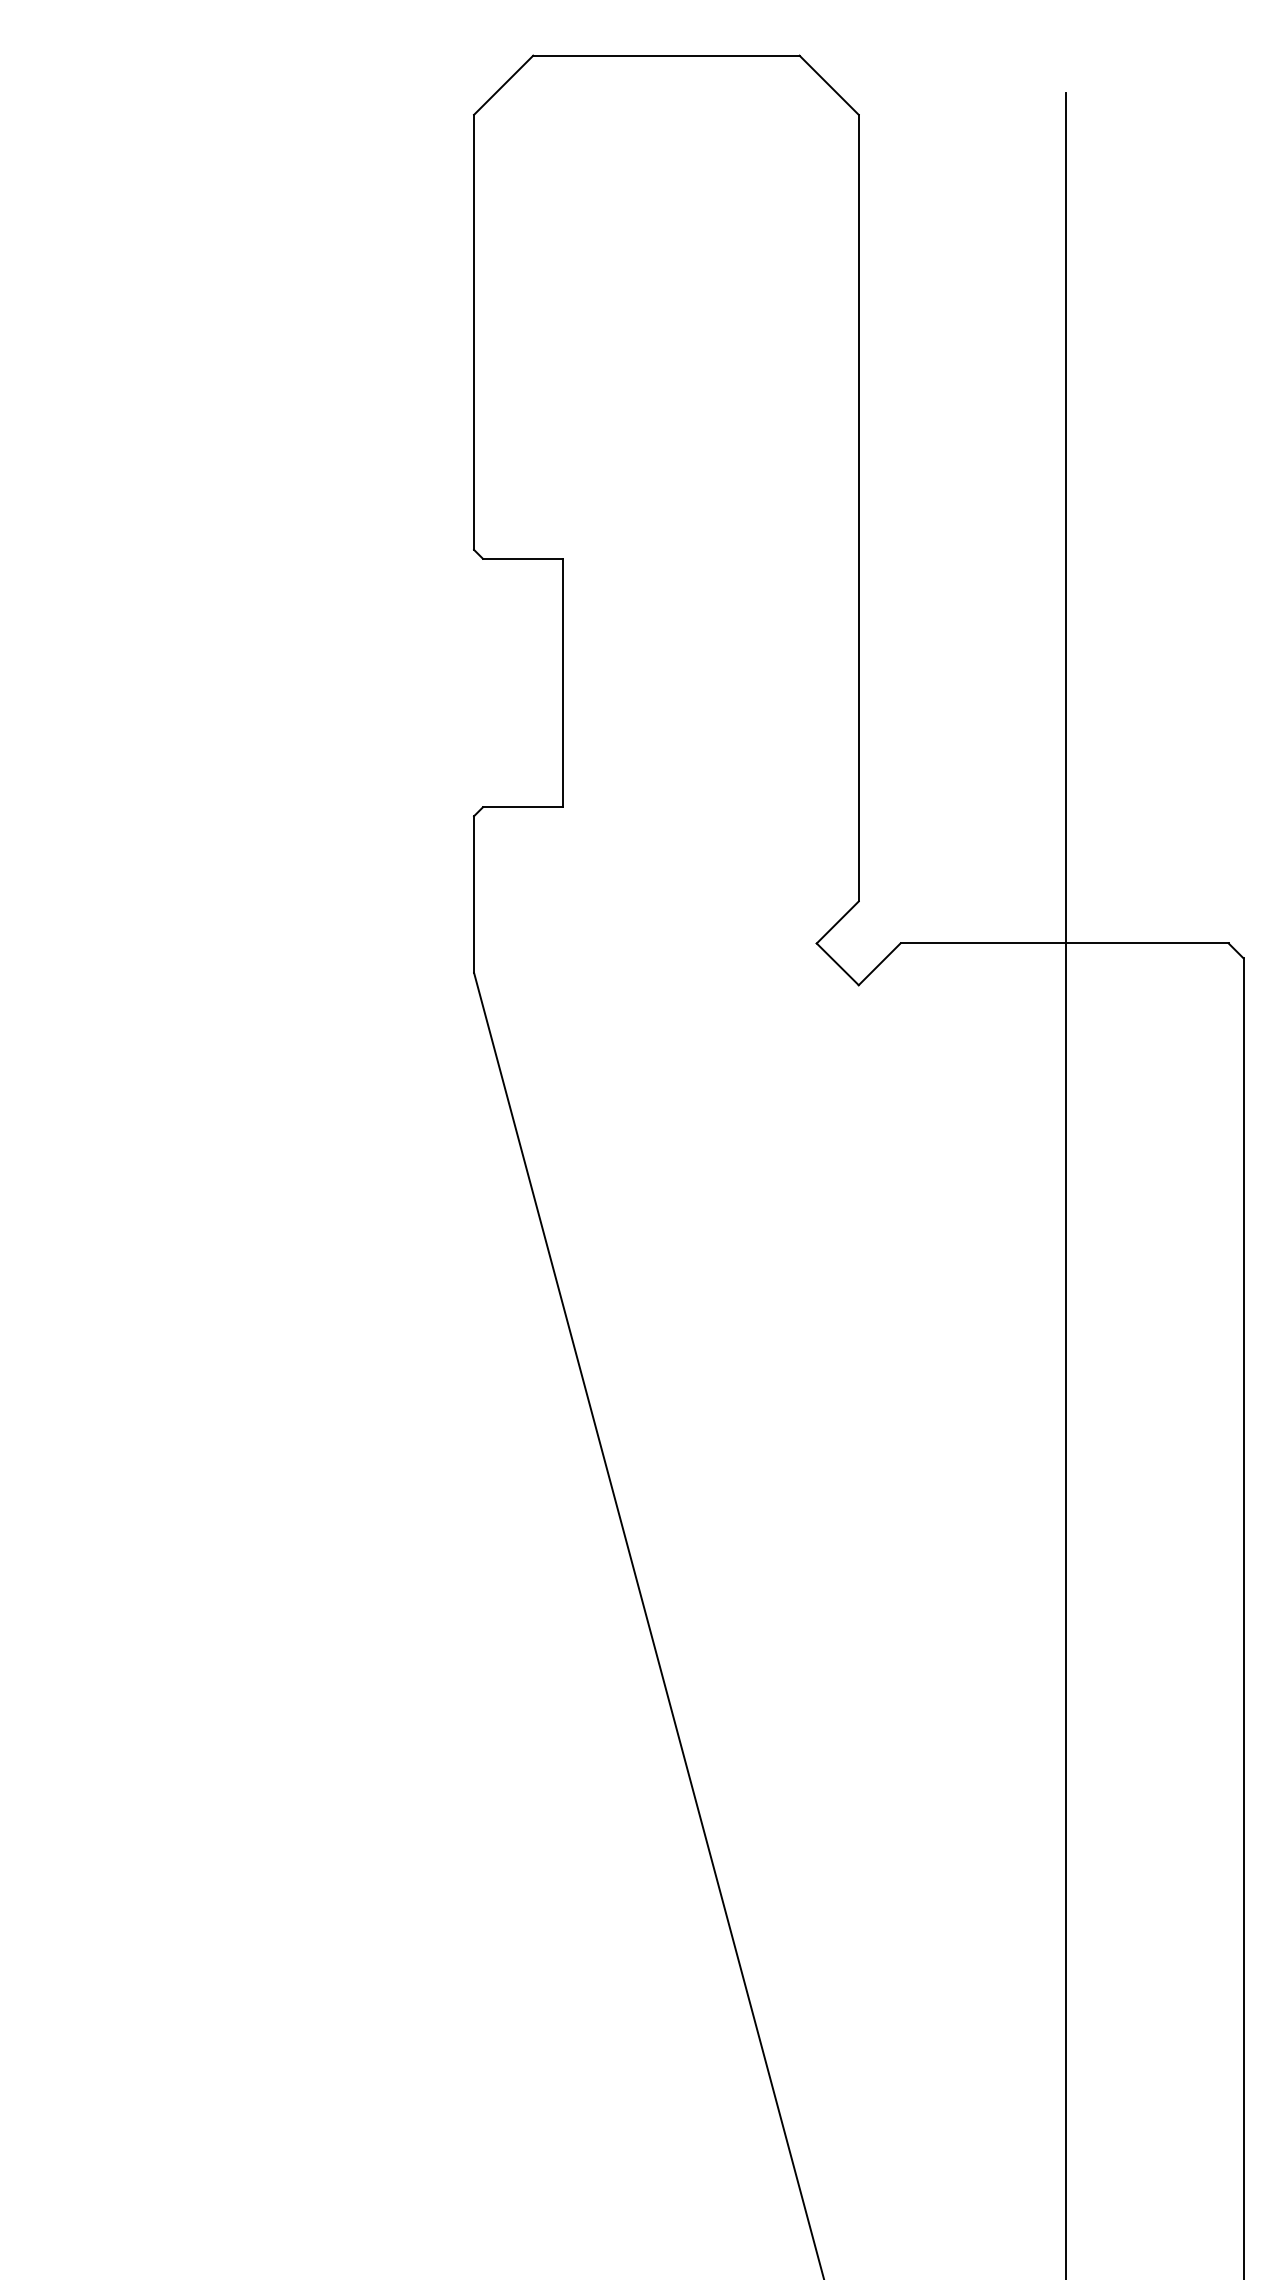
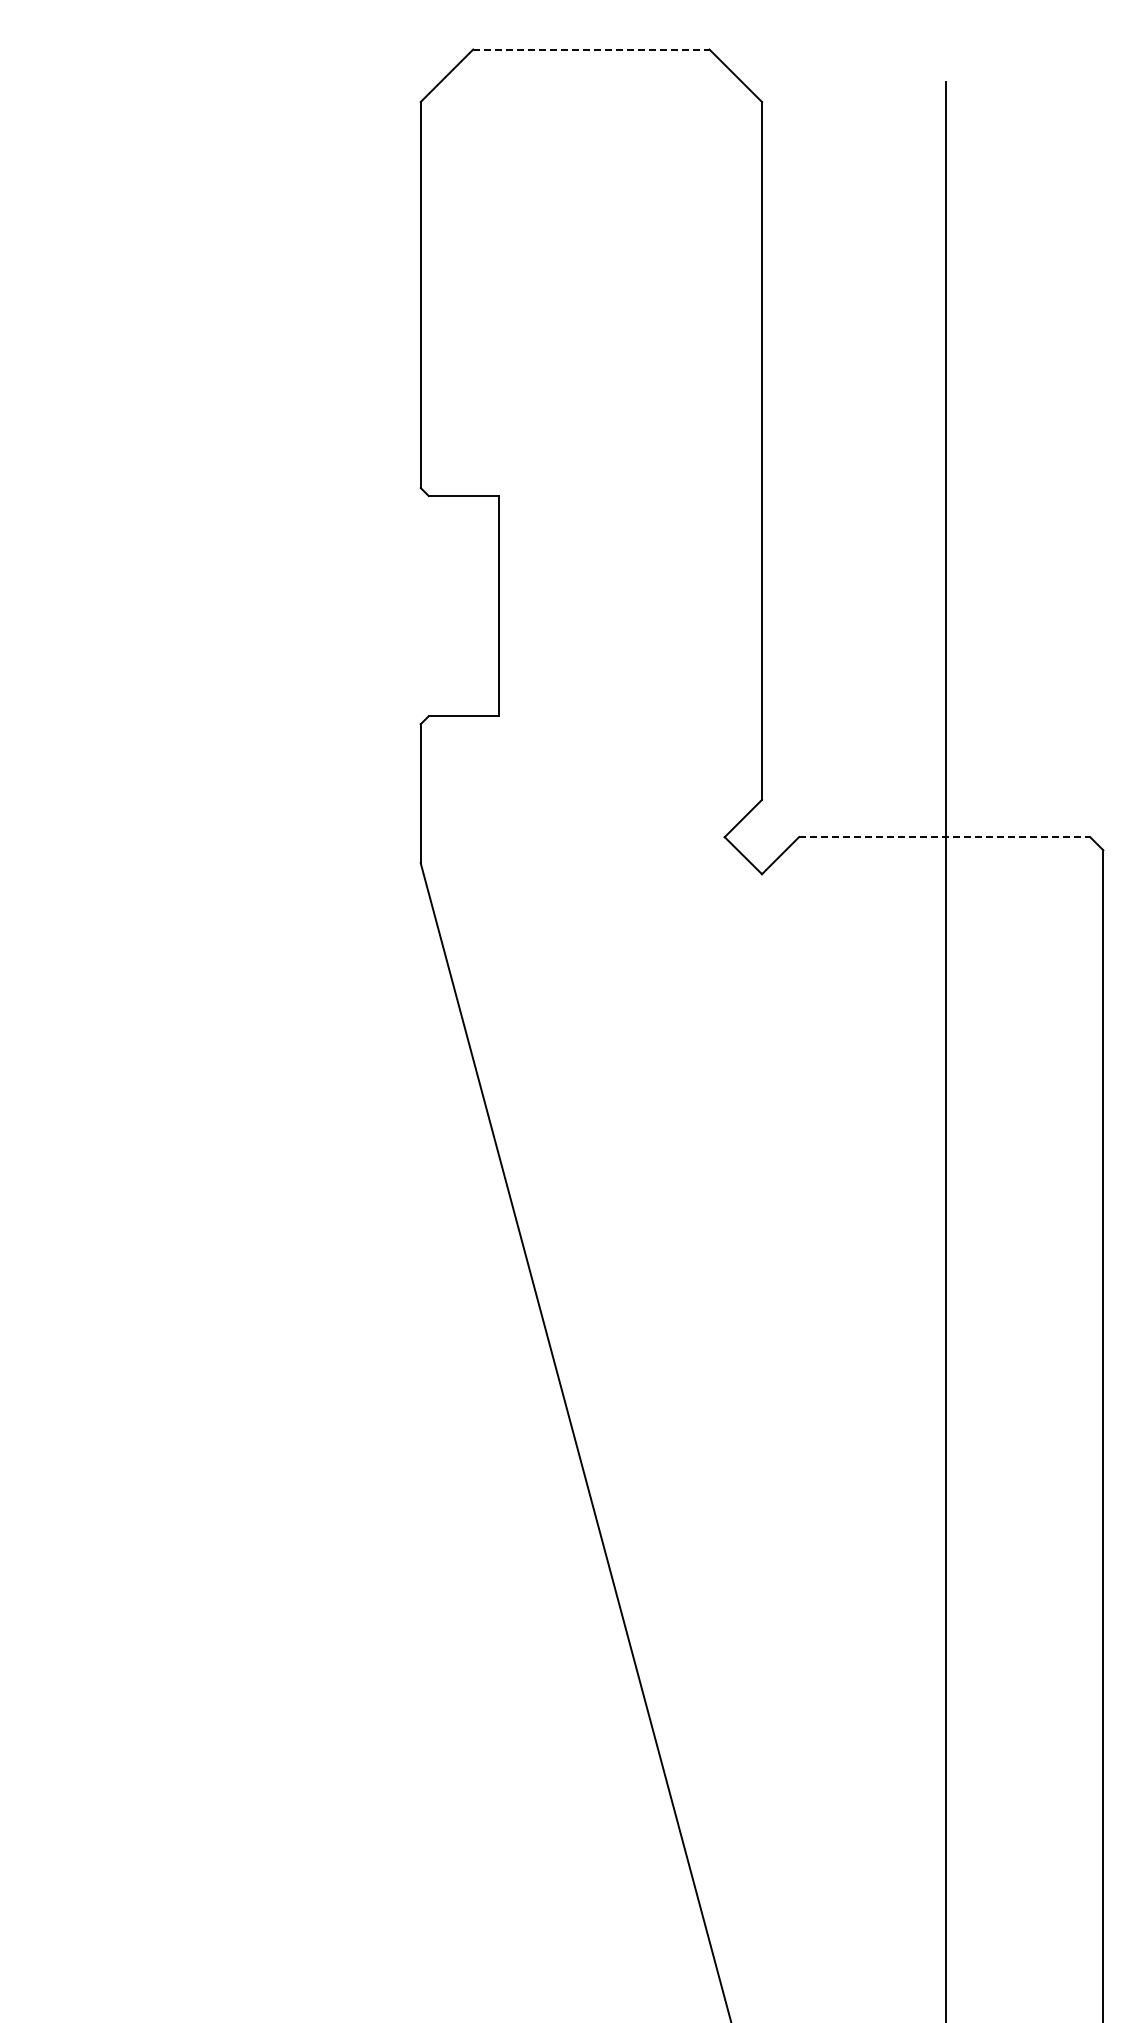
line: (666, 55) -> (591, 49), solid -> dashed
line: (1064, 943) -> (944, 837), solid -> dashed

